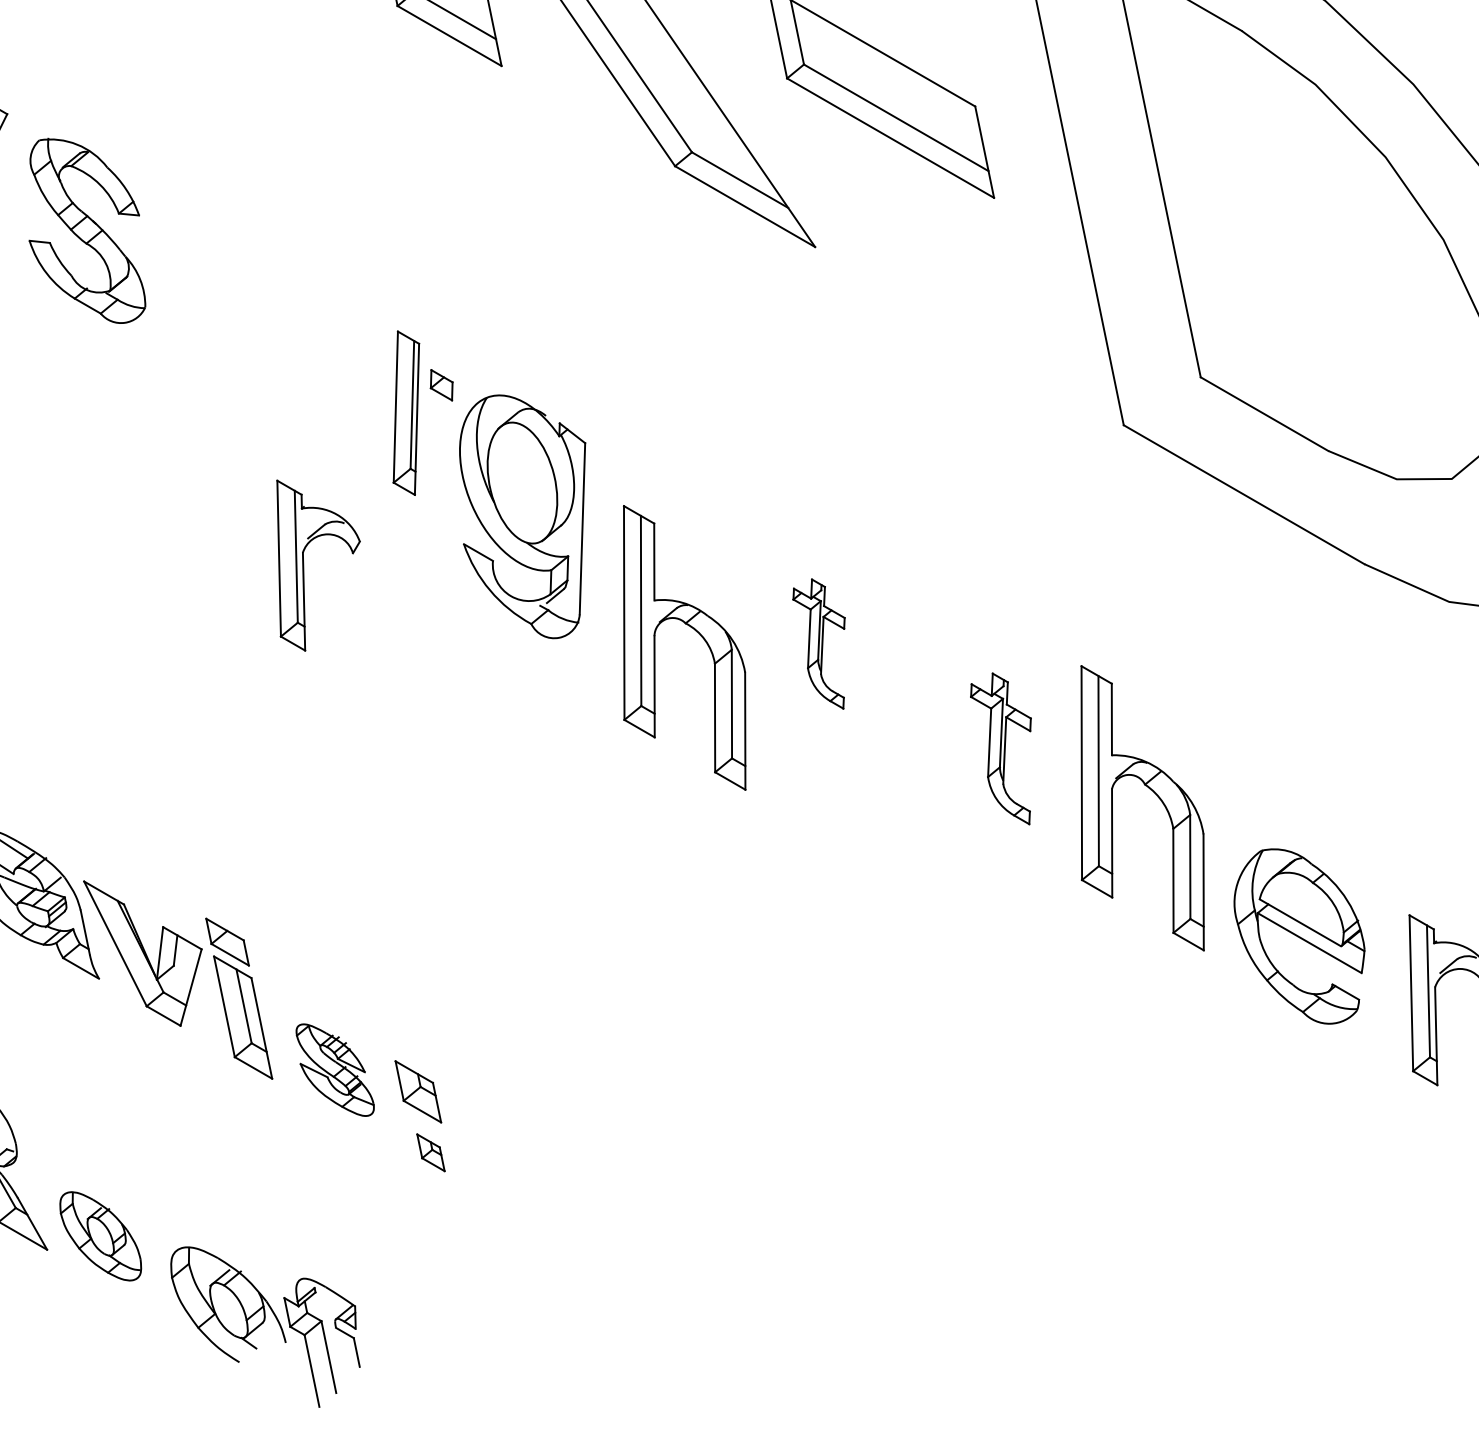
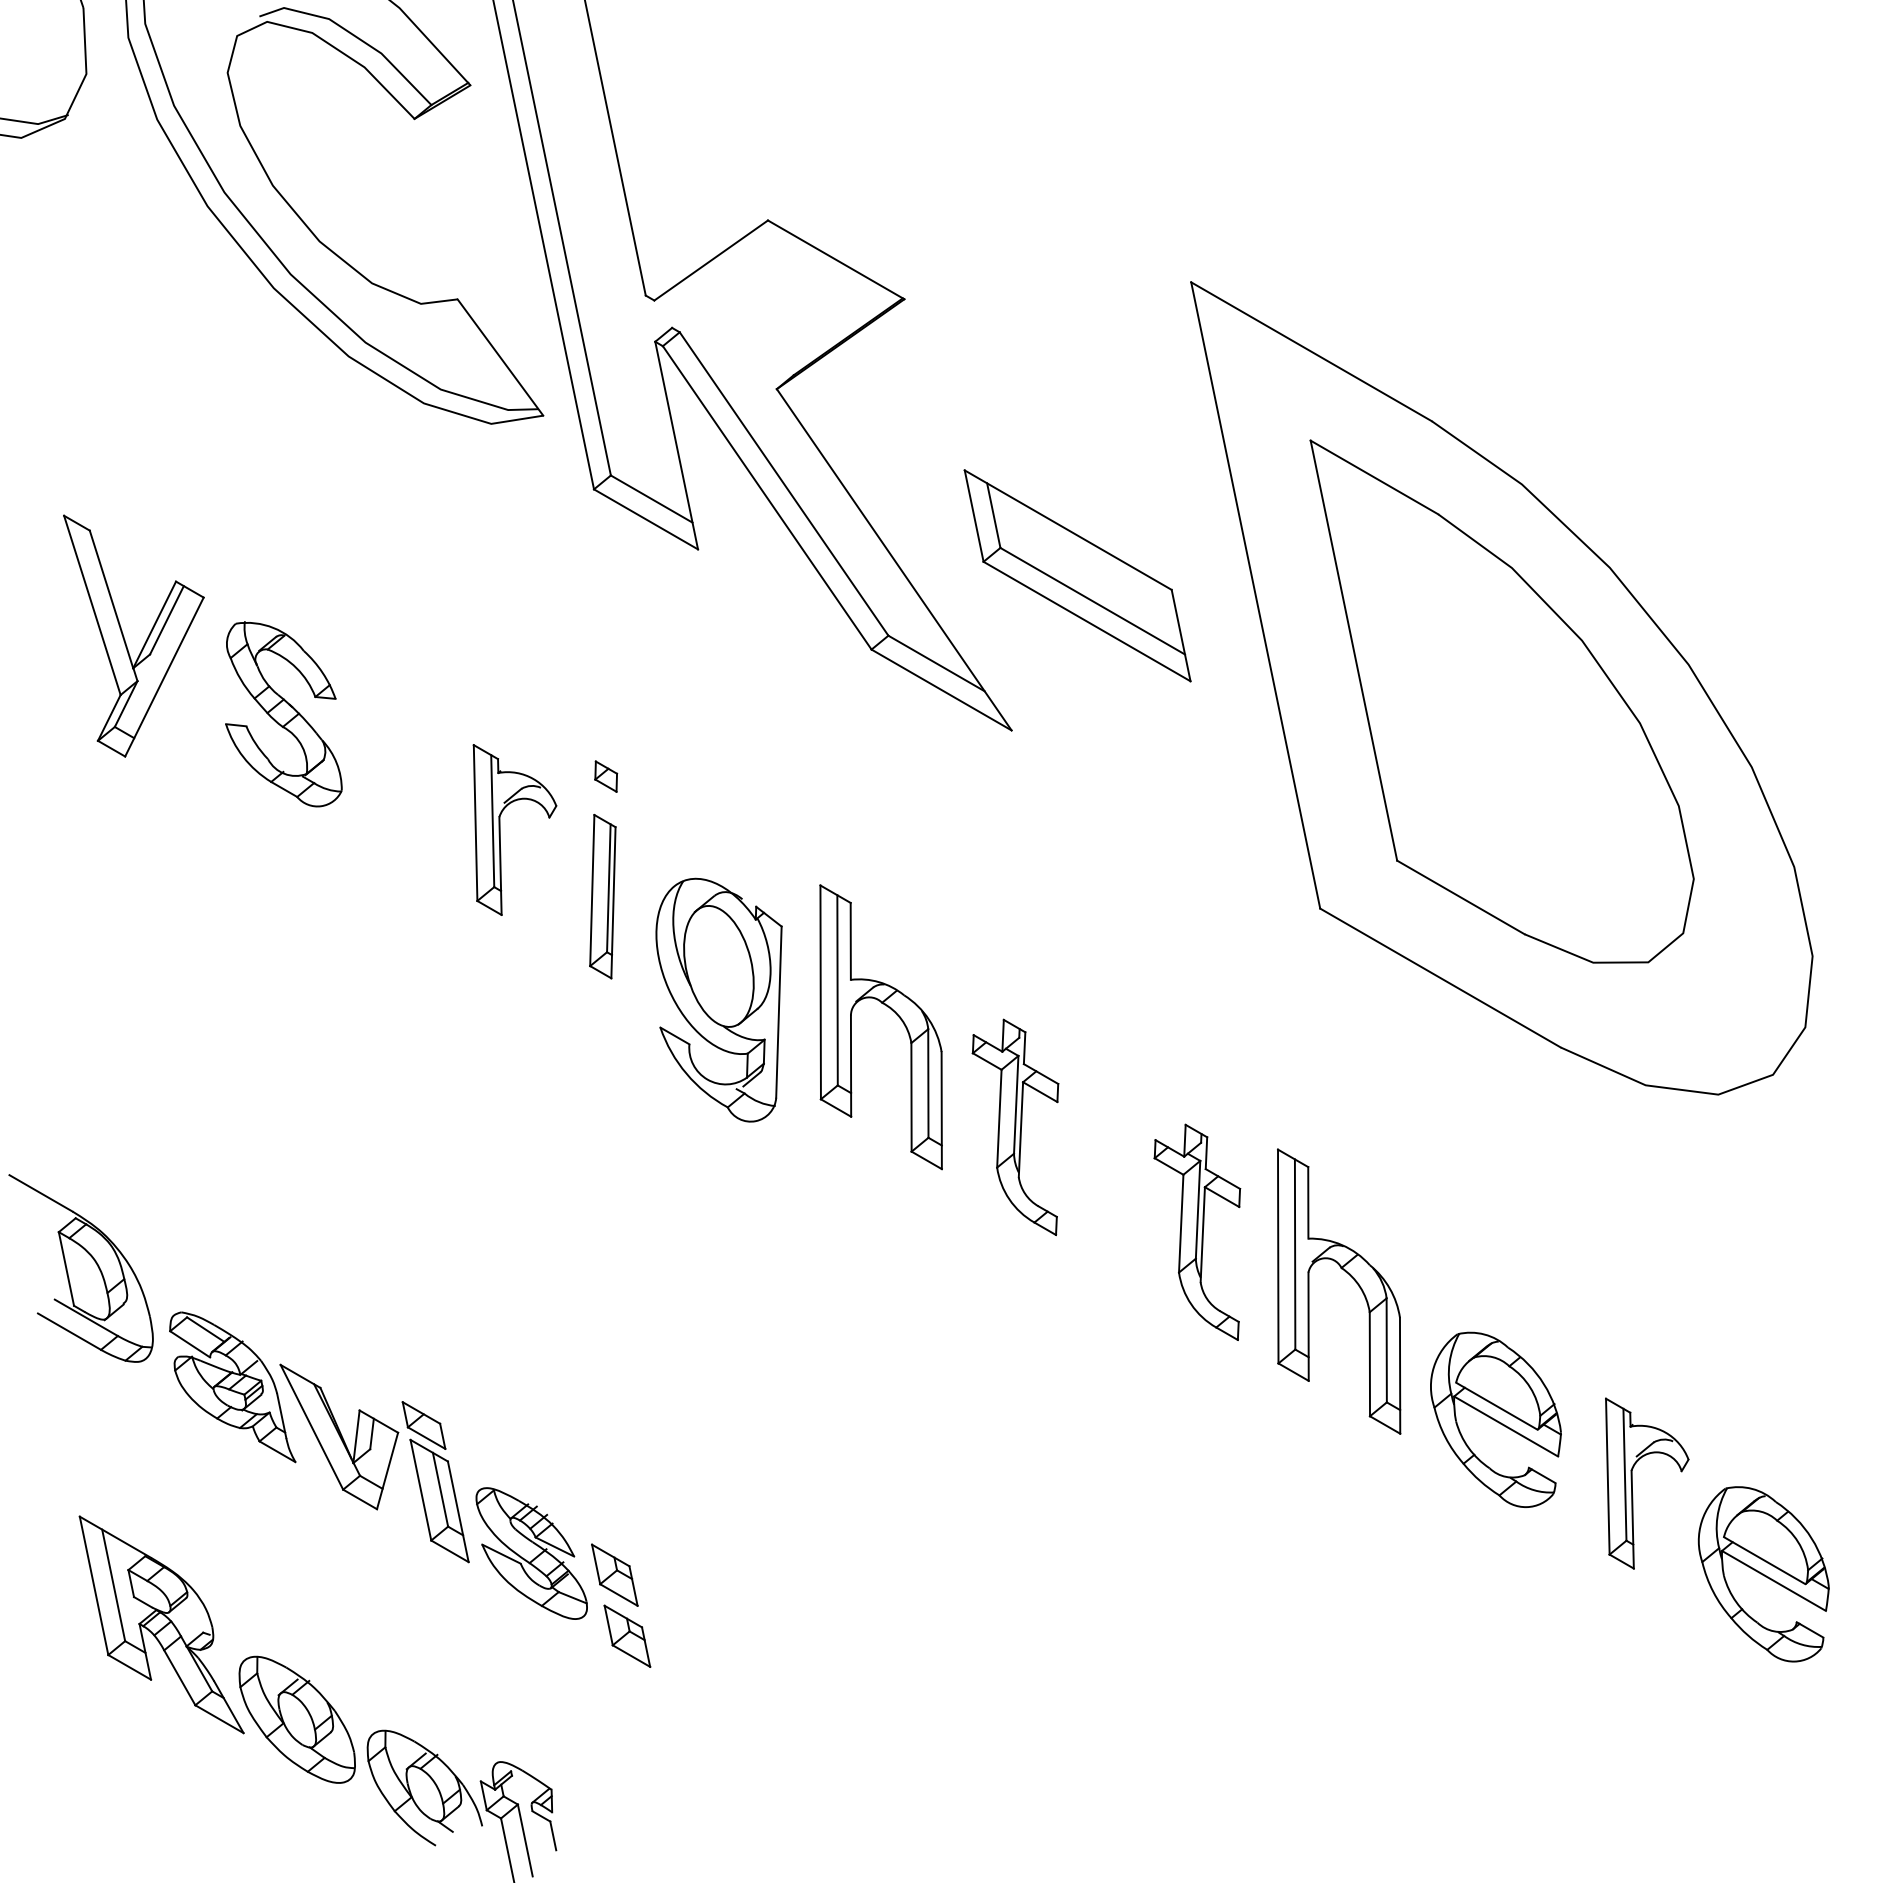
part: (442, 385) -> (606, 776), moved
part: (304, 565) -> (500, 829), moved
part: (696, 632) -> (892, 1011), moved
part: (819, 644) -> (1015, 1127), size x1.67
part: (1001, 748) -> (1197, 1231), size x1.43
part: (335, 1070) -> (531, 1553), size x1.43
part: (431, 1152) -> (627, 1635), size x1.67
part: (100, 1236) -> (296, 1719), size x1.43

